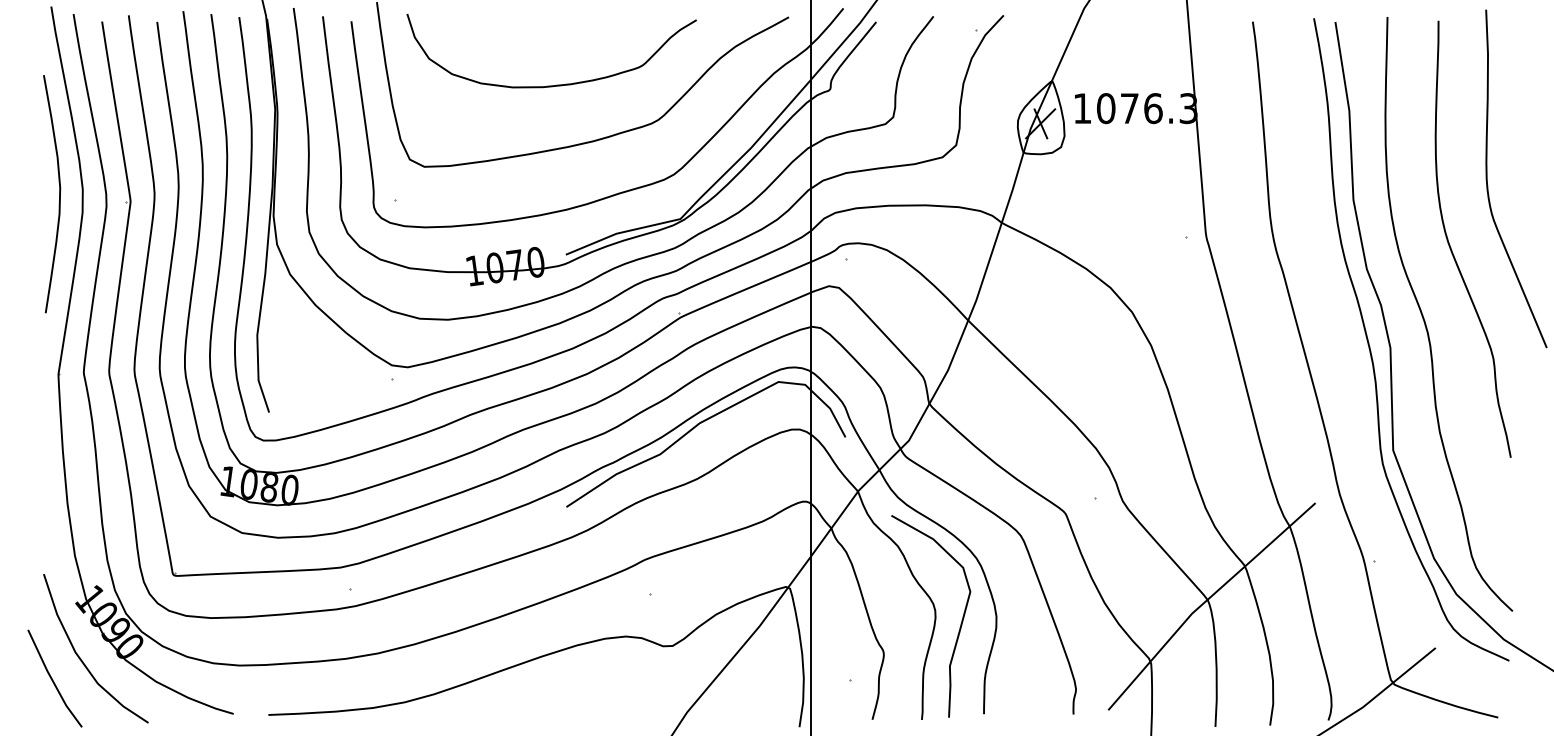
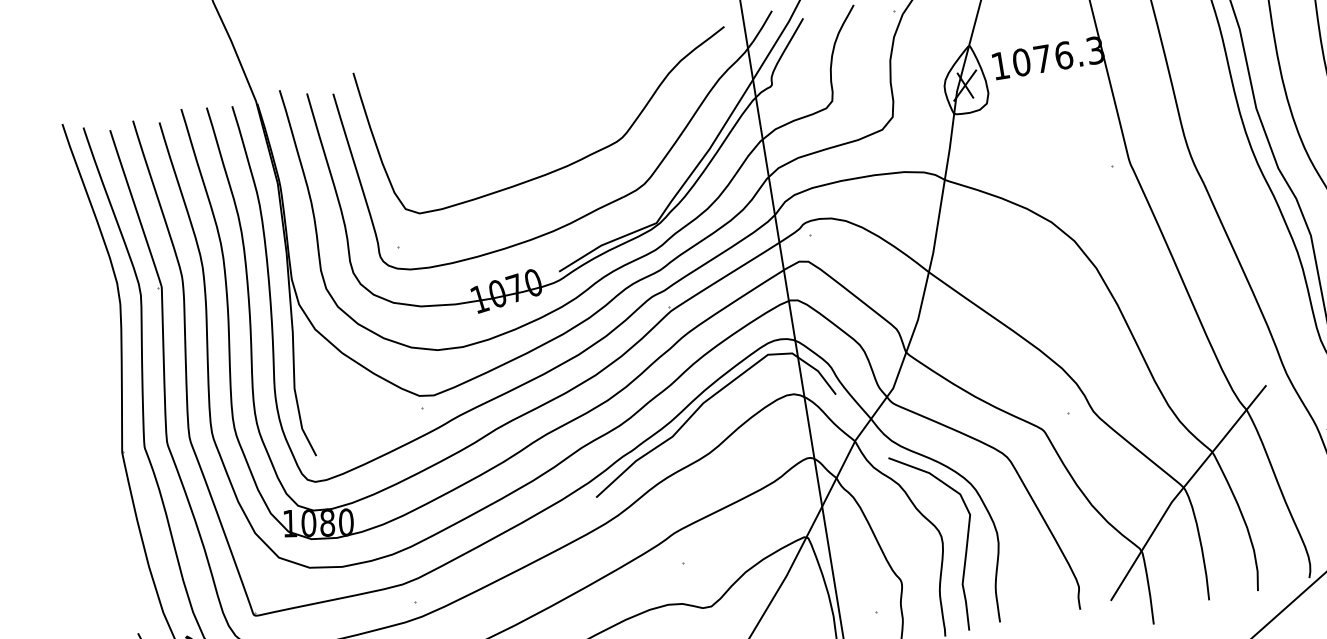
curve: (556, 84) -> (526, 120), removed
curve: (59, 194) -> (97, 291), removed

